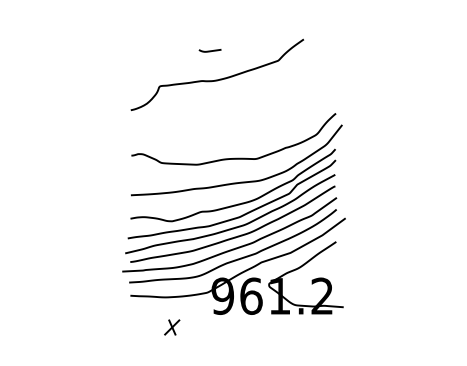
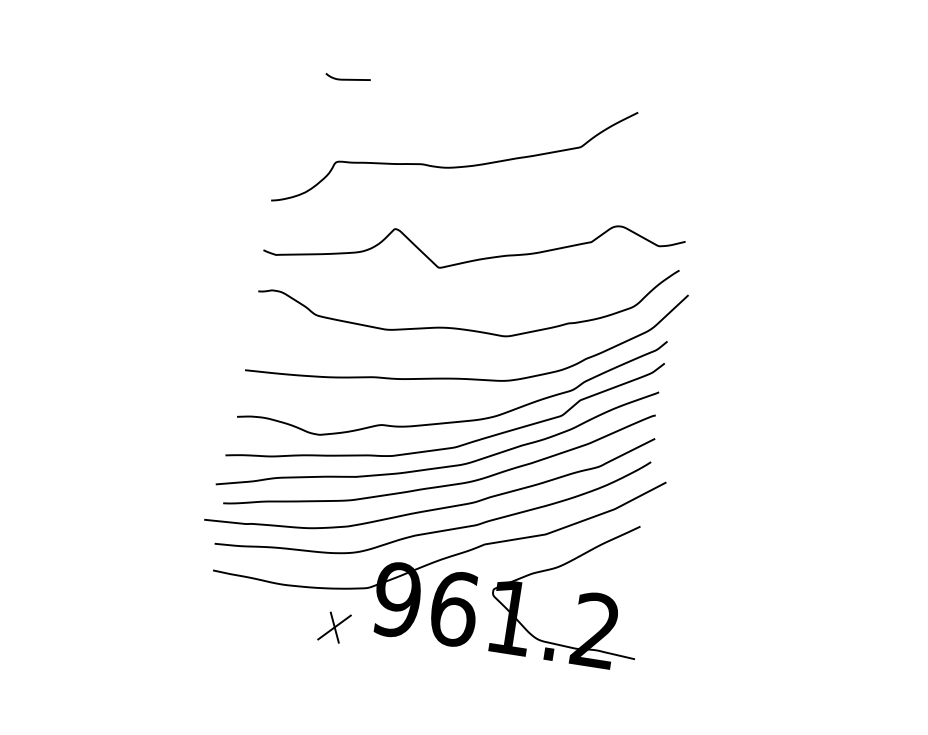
curve: (209, 50) -> (346, 77), moved
curve: (236, 122) -> (478, 257), added
part: (172, 327) -> (335, 627), moved

